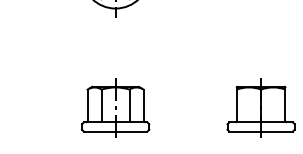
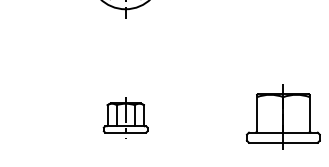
part: (115, 107) -> (125, 116), size x0.6

